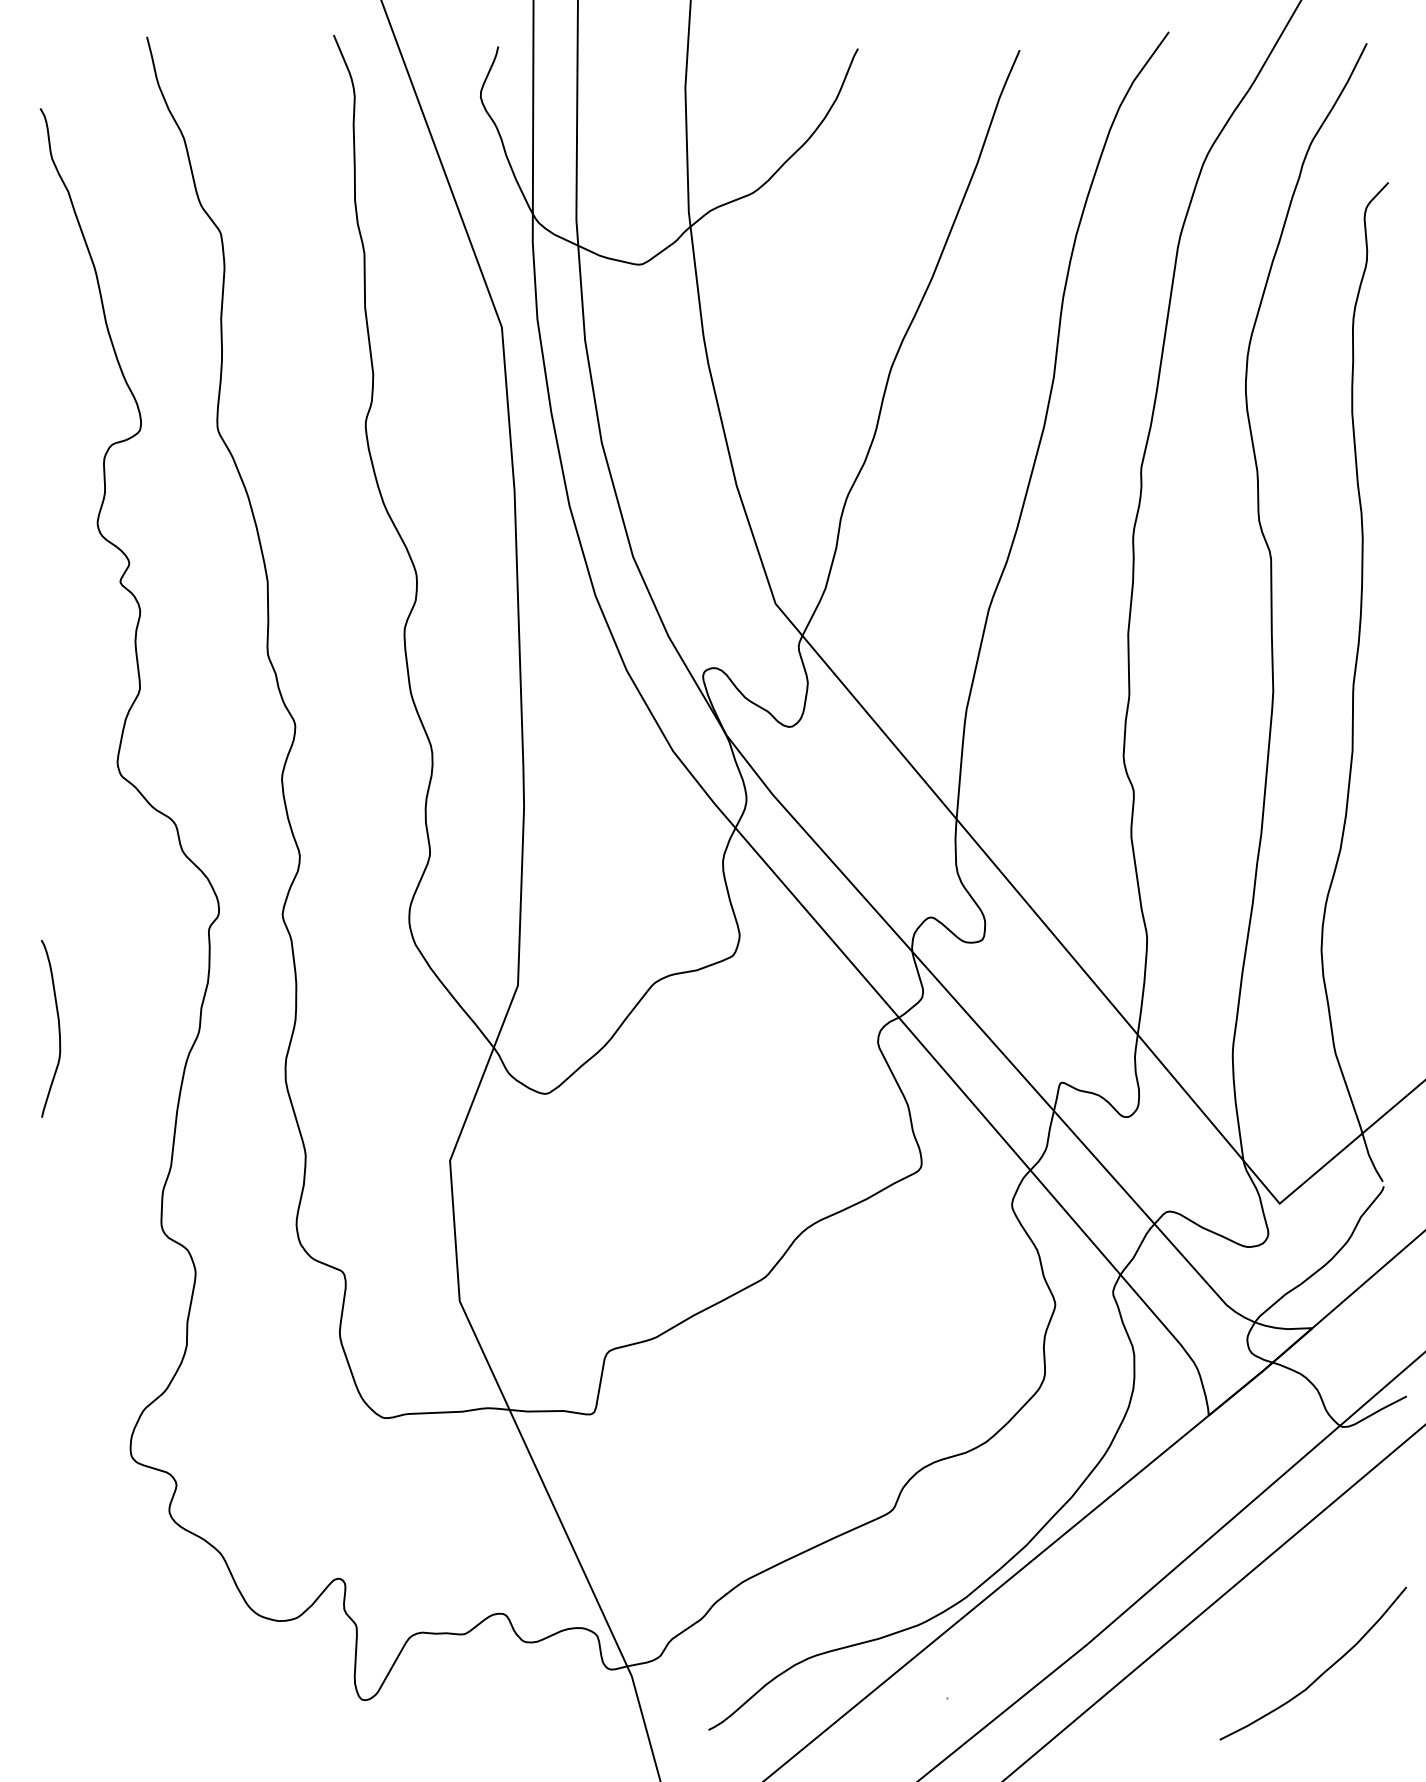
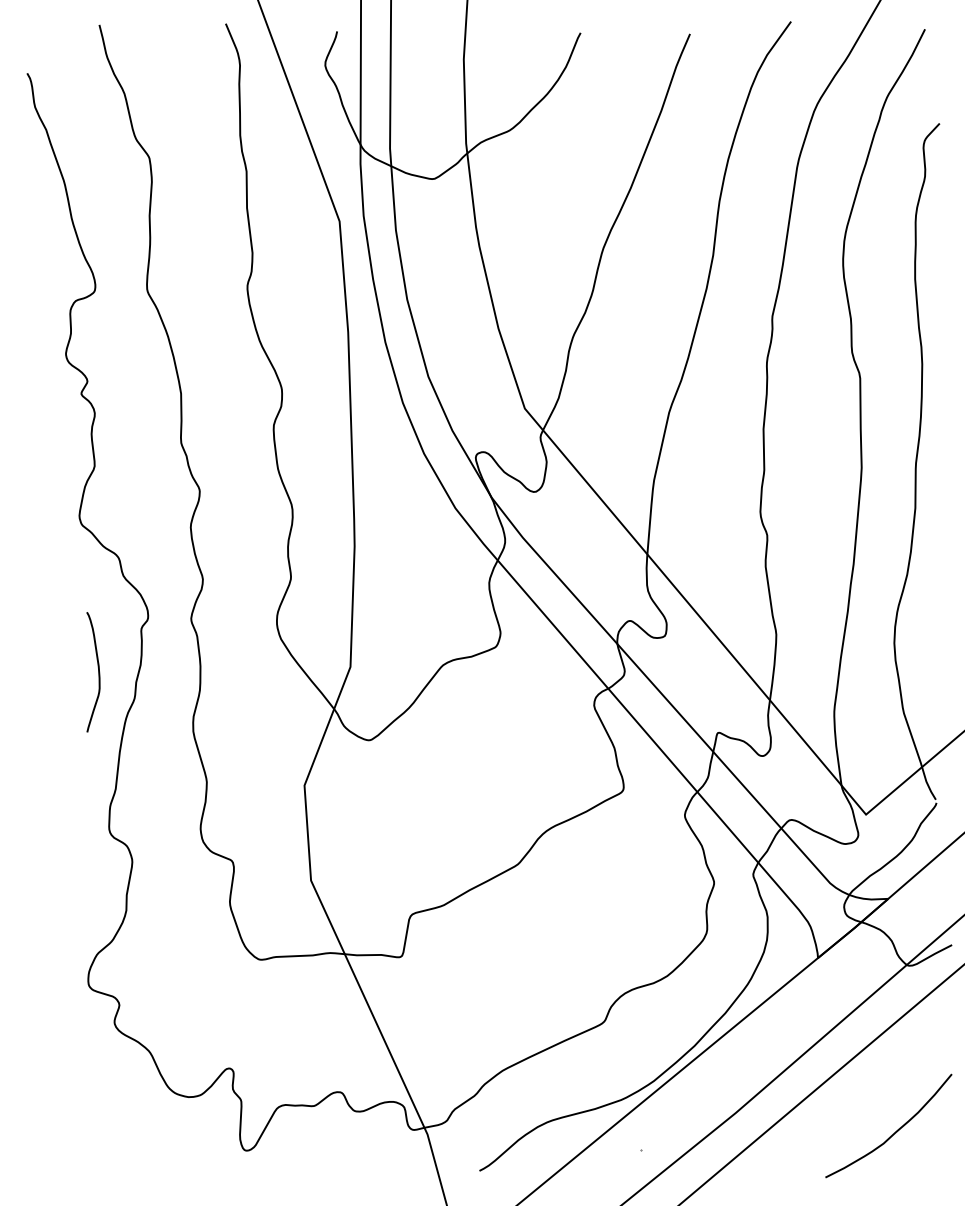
curve: (58, 1029) -> (98, 672), moved

